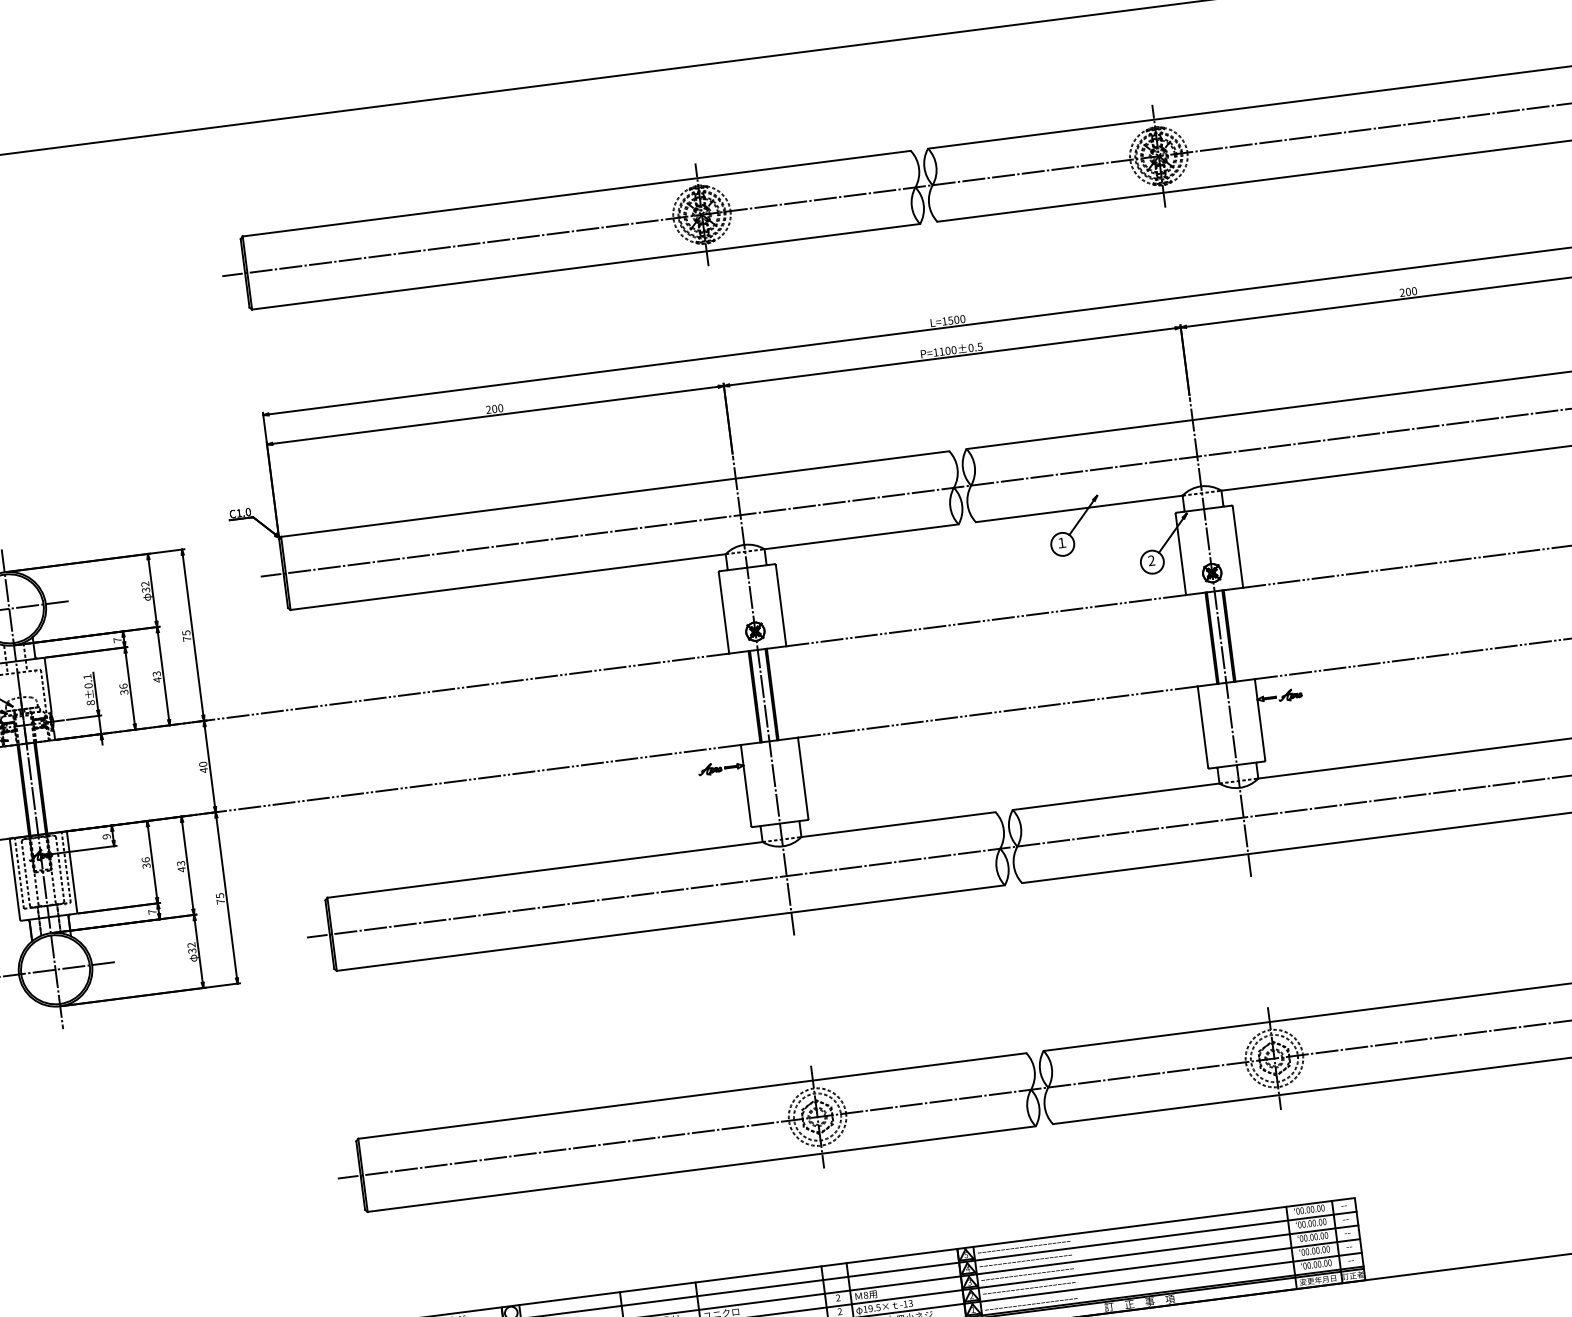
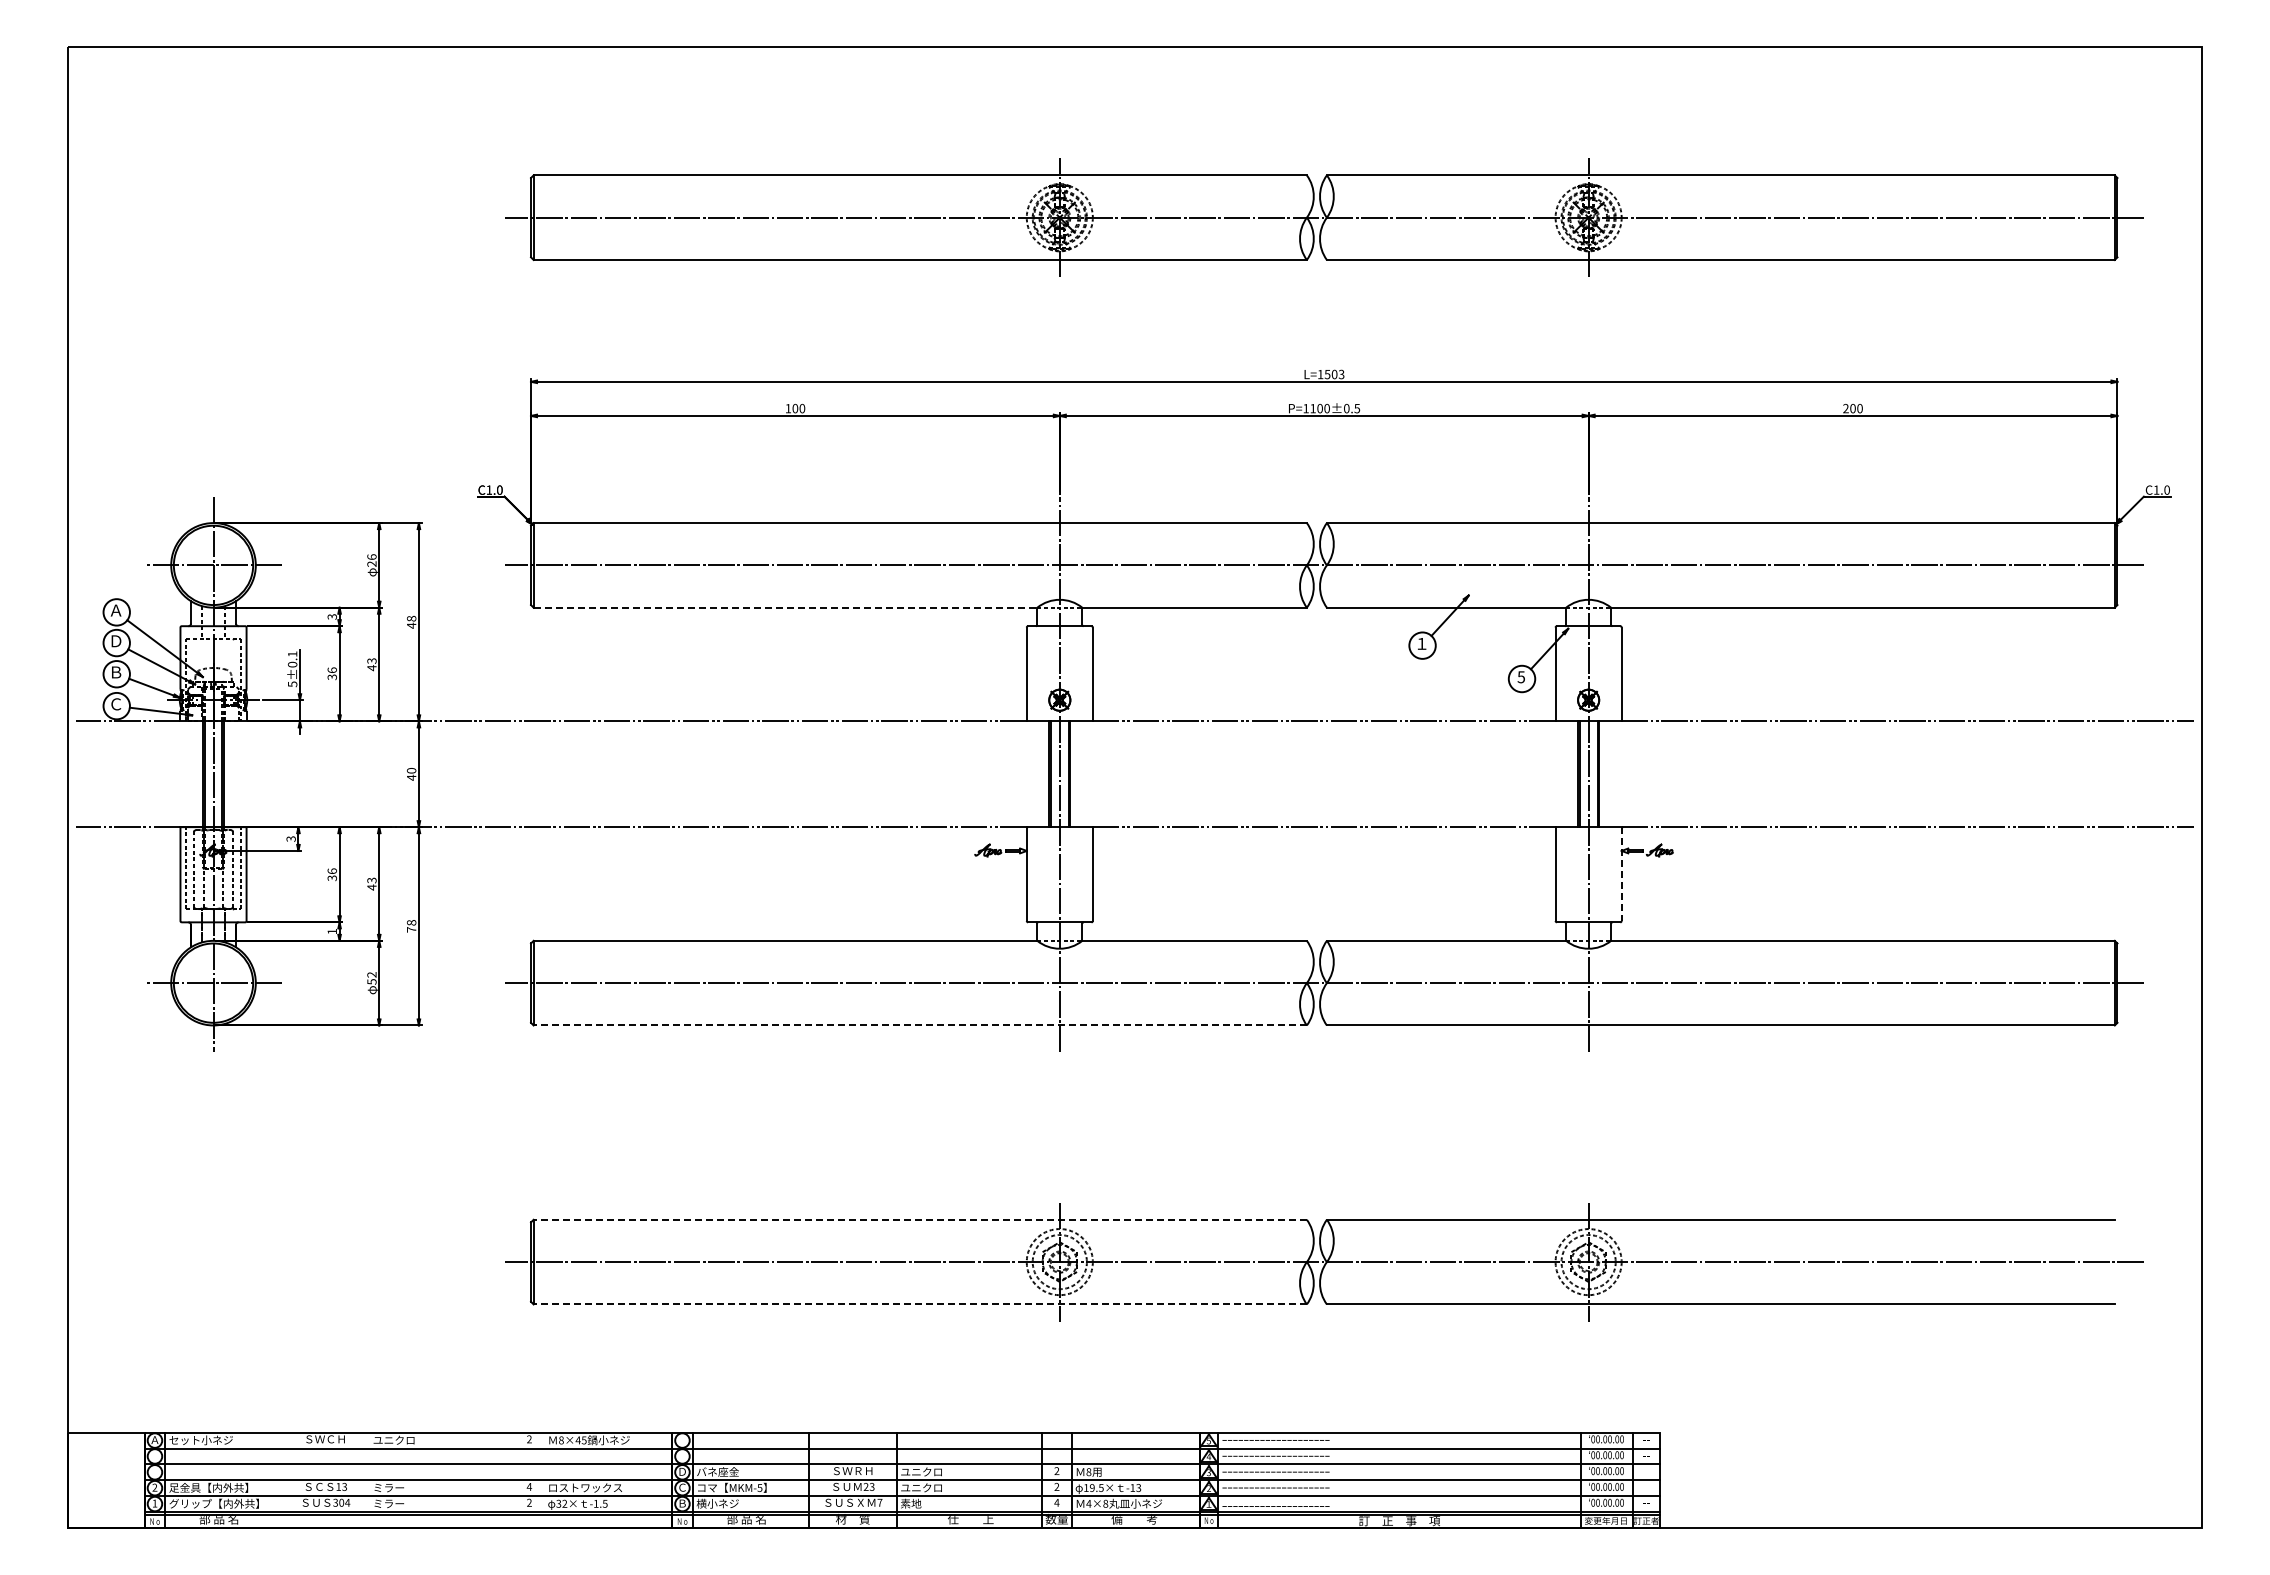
text: (962, 319) -> (1341, 374), L=1500 -> L=1503
text: (488, 409) -> (788, 408), 200 -> 100
text: (1151, 560) -> (1521, 677), 2 -> 5
line: (508, 581) -> (785, 607), solid -> dashed
text: (145, 587) -> (371, 560), 32 -> 26
text: (186, 635) -> (411, 621), 75 -> 48
text: (116, 639) -> (331, 616), 7 -> 3
text: (90, 703) -> (292, 684), 8±0.1 -> 5±0.1
line: (1259, 720) -> (1621, 874), solid -> dashed
text: (106, 836) -> (291, 838), 9 -> 3
text: (219, 895) -> (411, 922), 75 -> 78
text: (151, 912) -> (331, 931), 7 -> 1
line: (671, 928) -> (920, 1025), solid -> dashed
text: (191, 950) -> (371, 981), 32 -> 52
line: (692, 1095) -> (920, 1219), solid -> dashed
line: (701, 1169) -> (920, 1304), solid -> dashed

